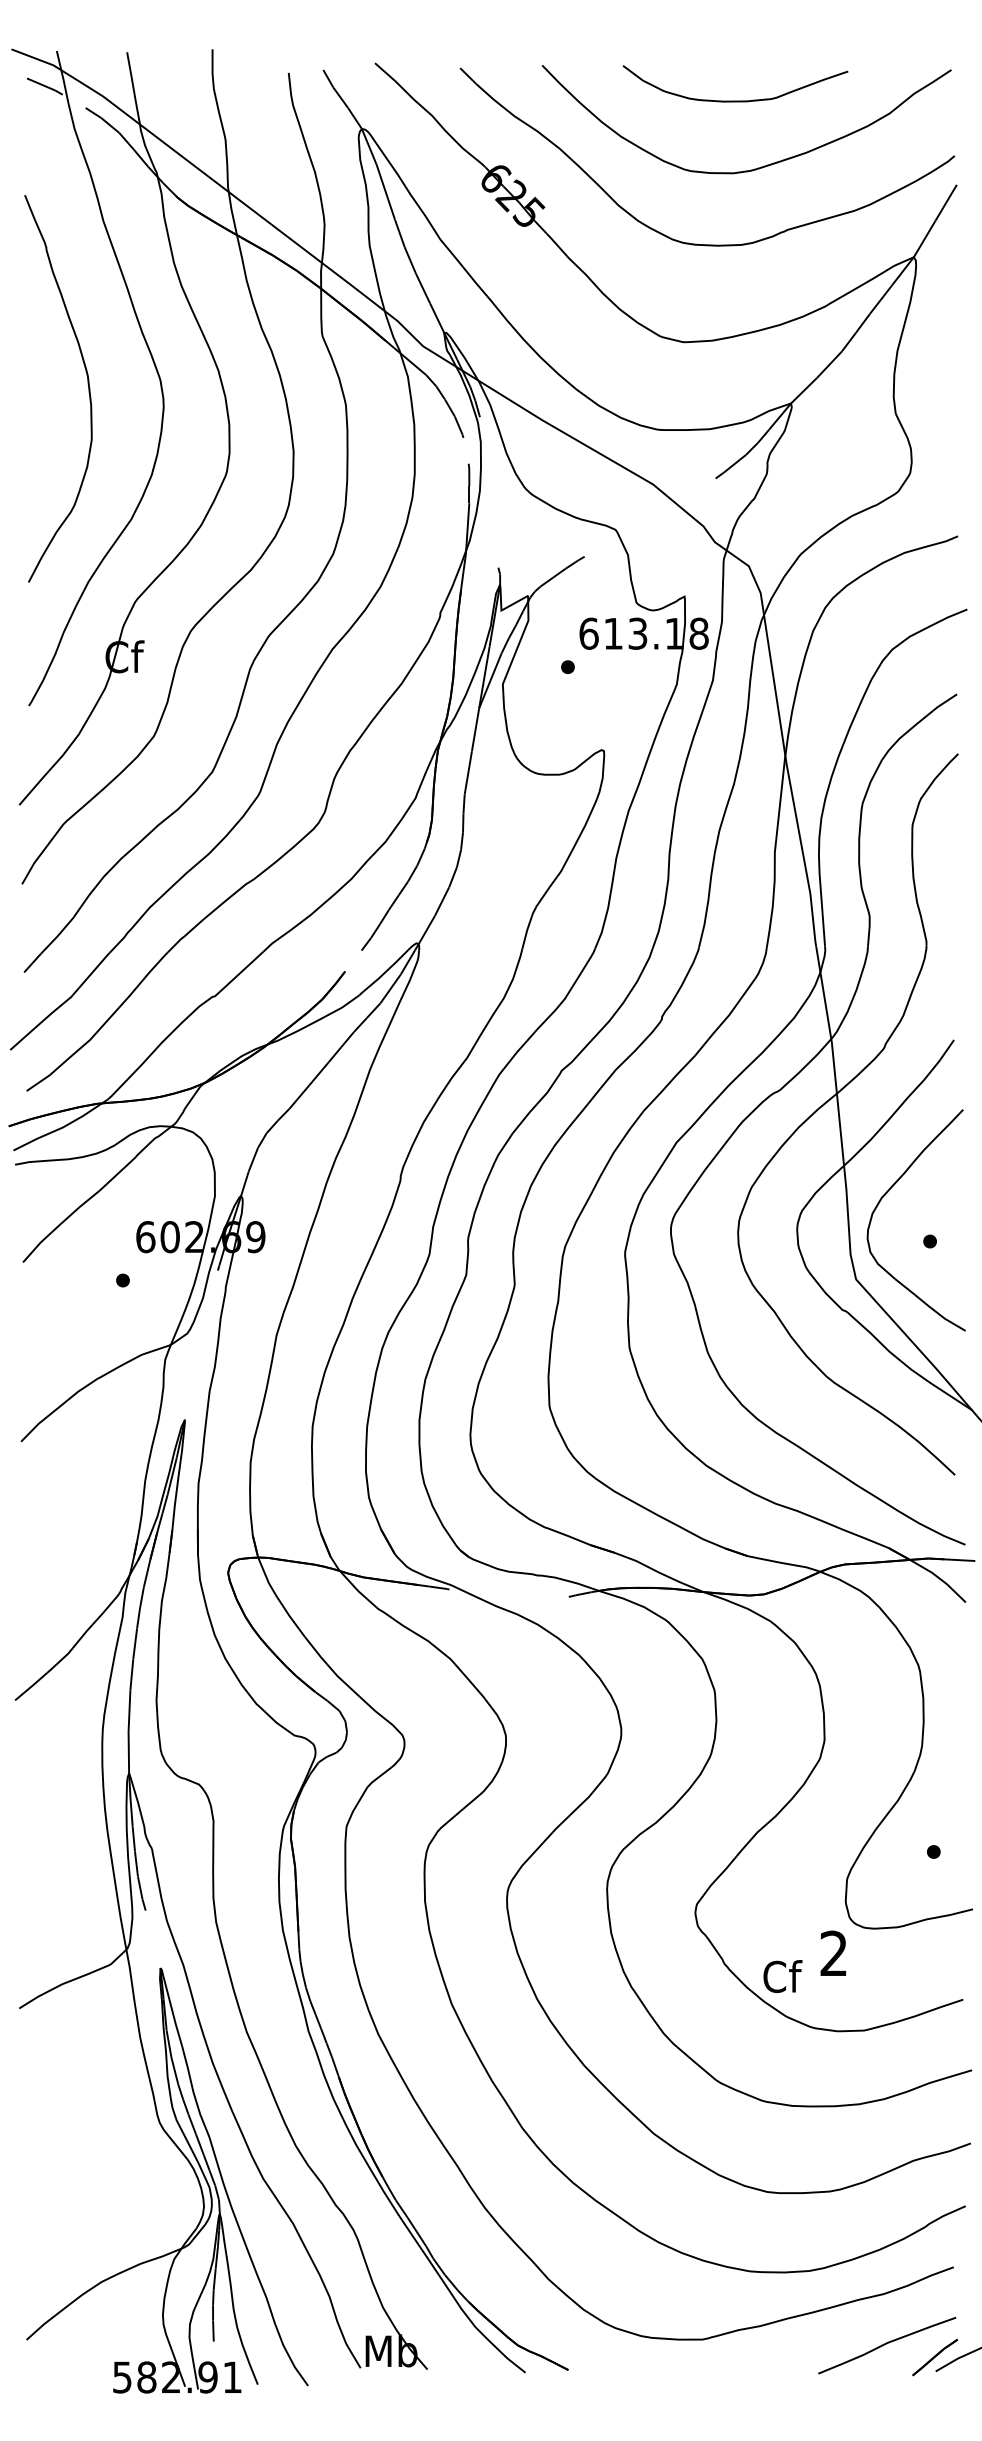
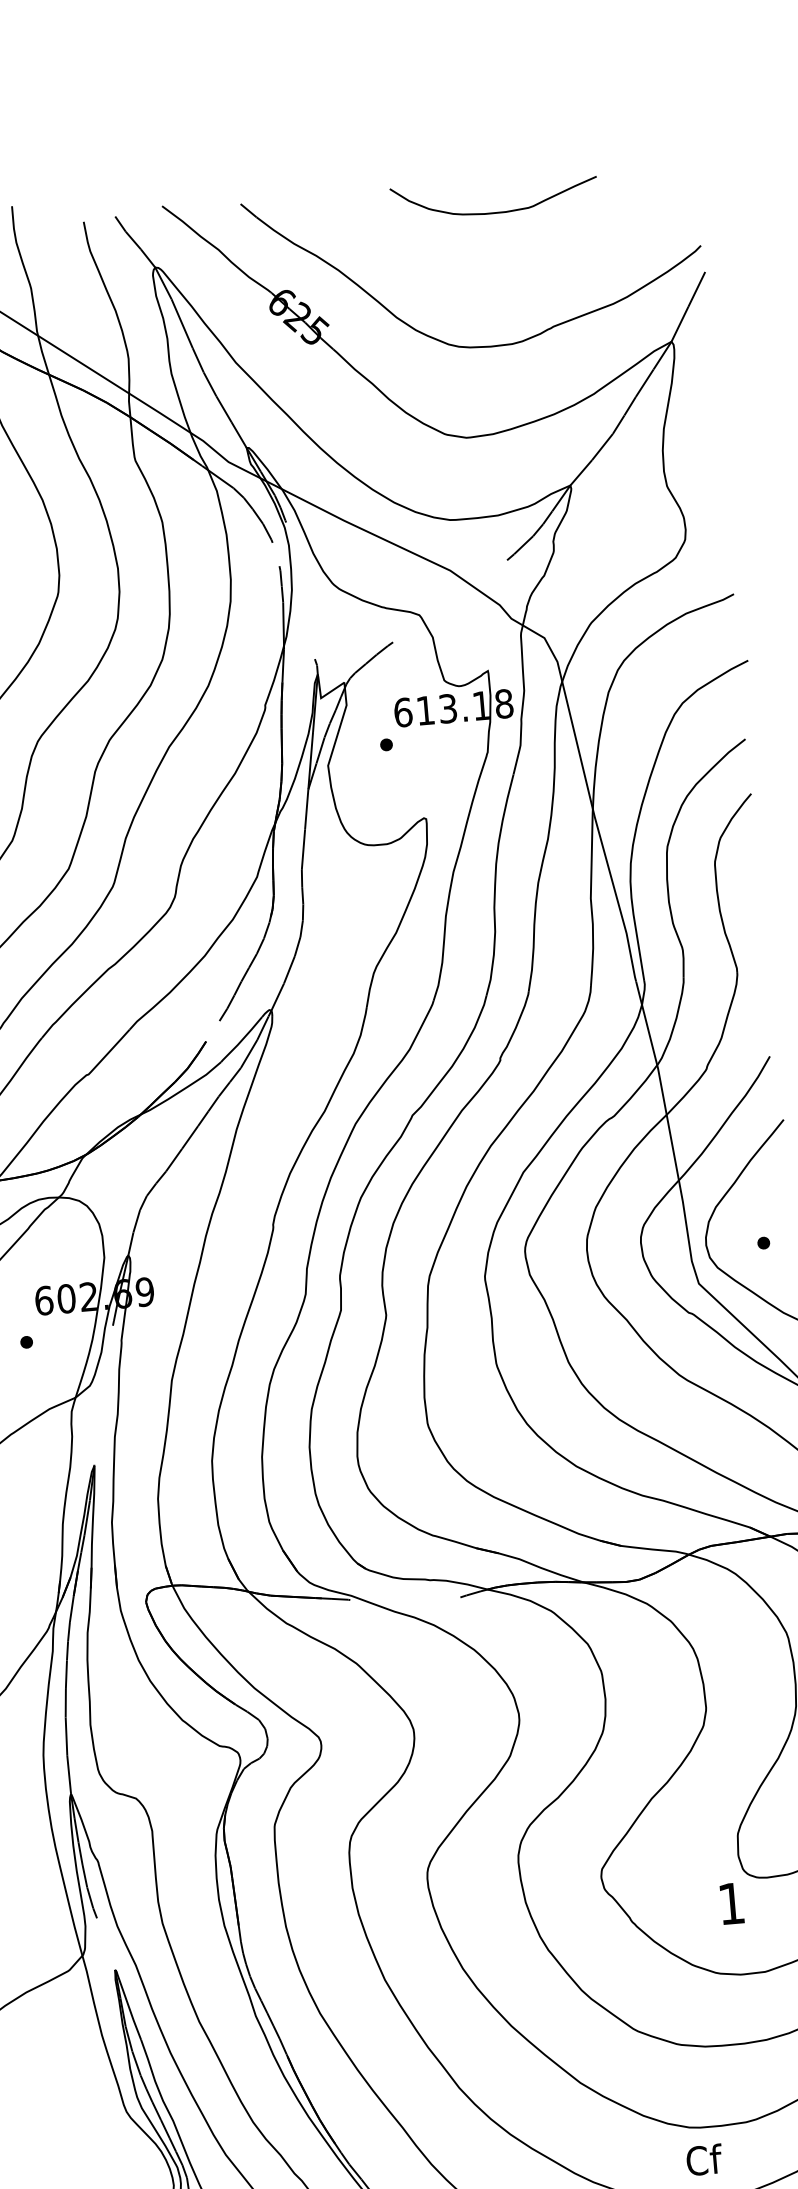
curve: (761, 166) -> (524, 270), removed
text: (833, 1952) -> (731, 1902), 2 -> 1
text: (782, 1976) -> (704, 2159), moved

